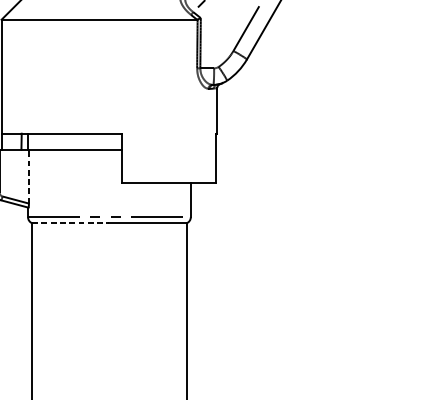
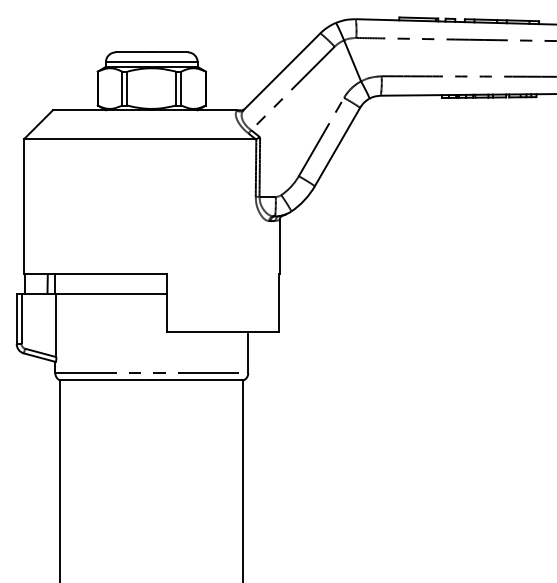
line: (29, 176) -> (56, 325), dashed -> solid
line: (70, 223) -> (105, 380), dashed -> solid

